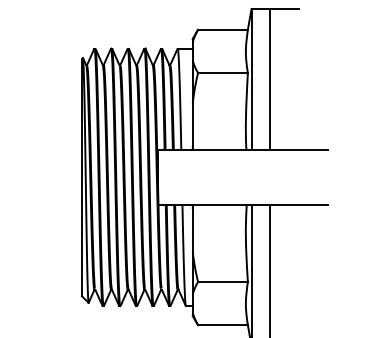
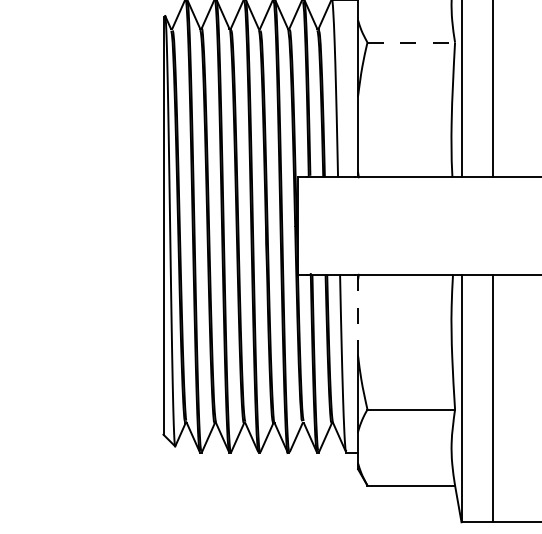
line: (222, 73) -> (410, 43), solid -> dashed
line: (192, 229) -> (357, 317), solid -> dashed

